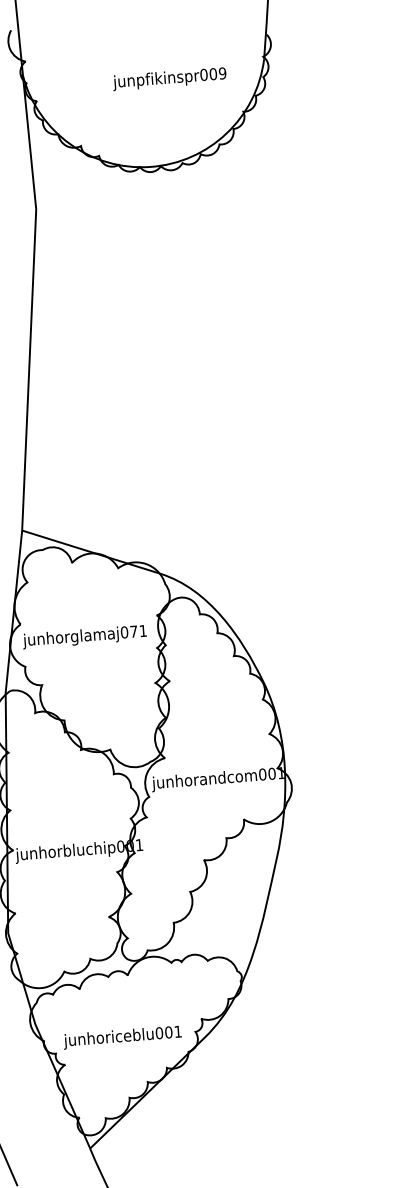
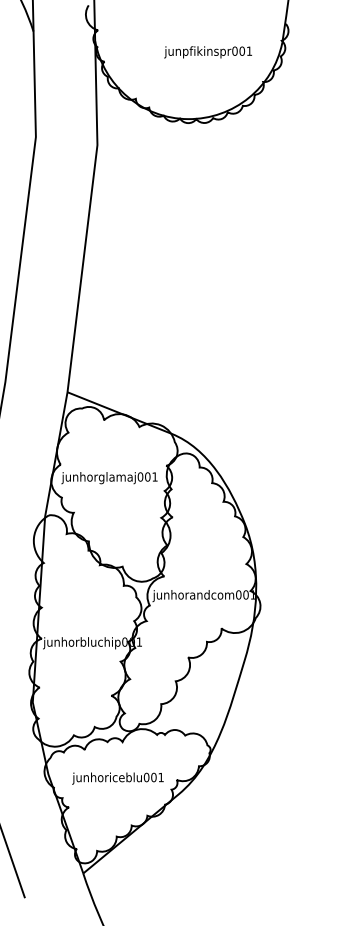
text: (222, 72) -> (249, 50), junpfikinspr009 -> junpfikinspr001
text: (133, 631) -> (147, 476), junhorglamaj071 -> junhorglamaj001
text: (122, 1037) -> (117, 778), moved

